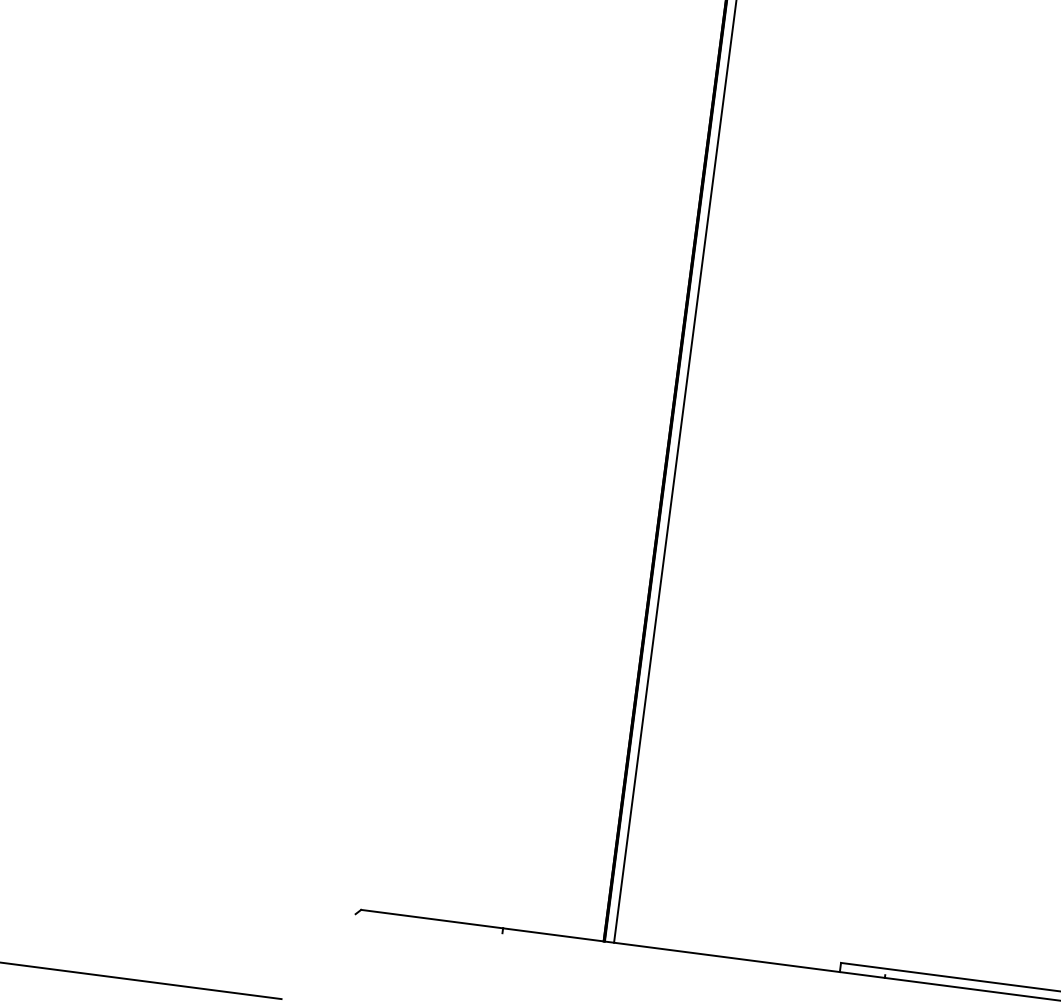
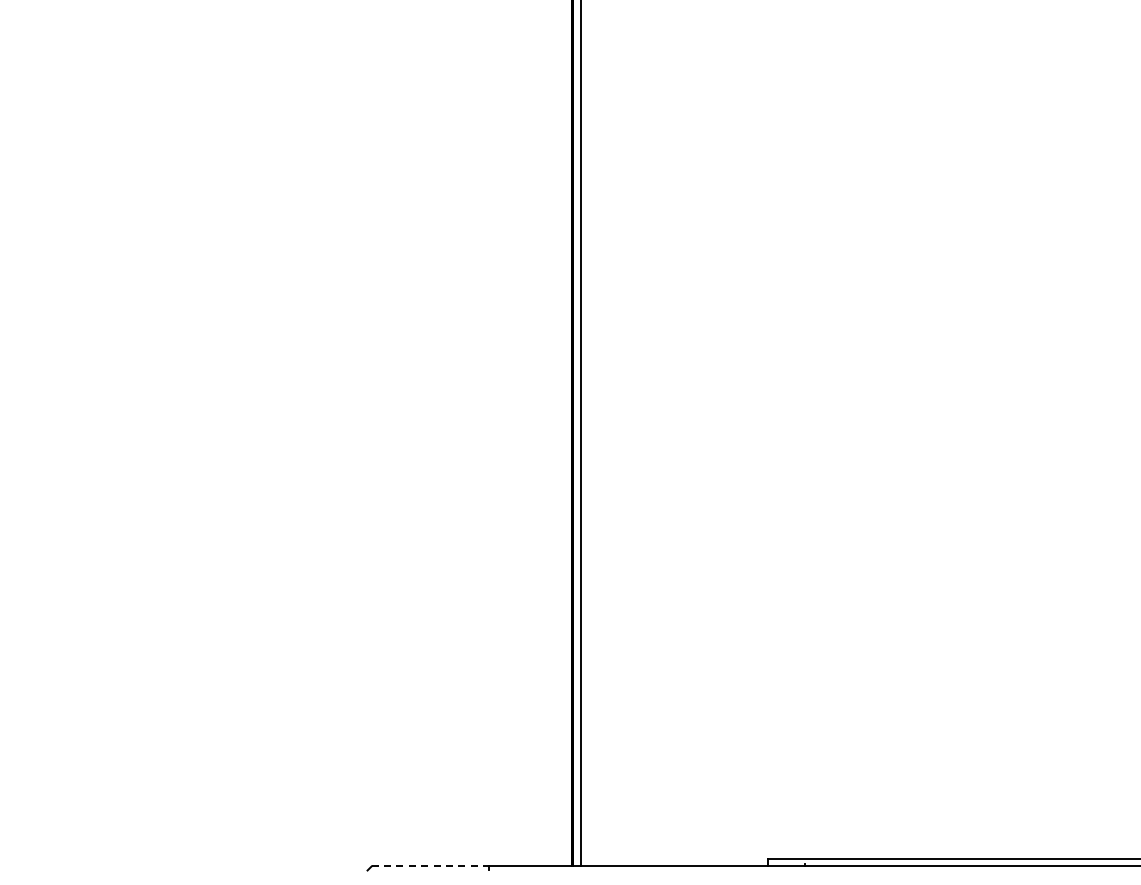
line: (432, 919) -> (430, 866), solid -> dashed

